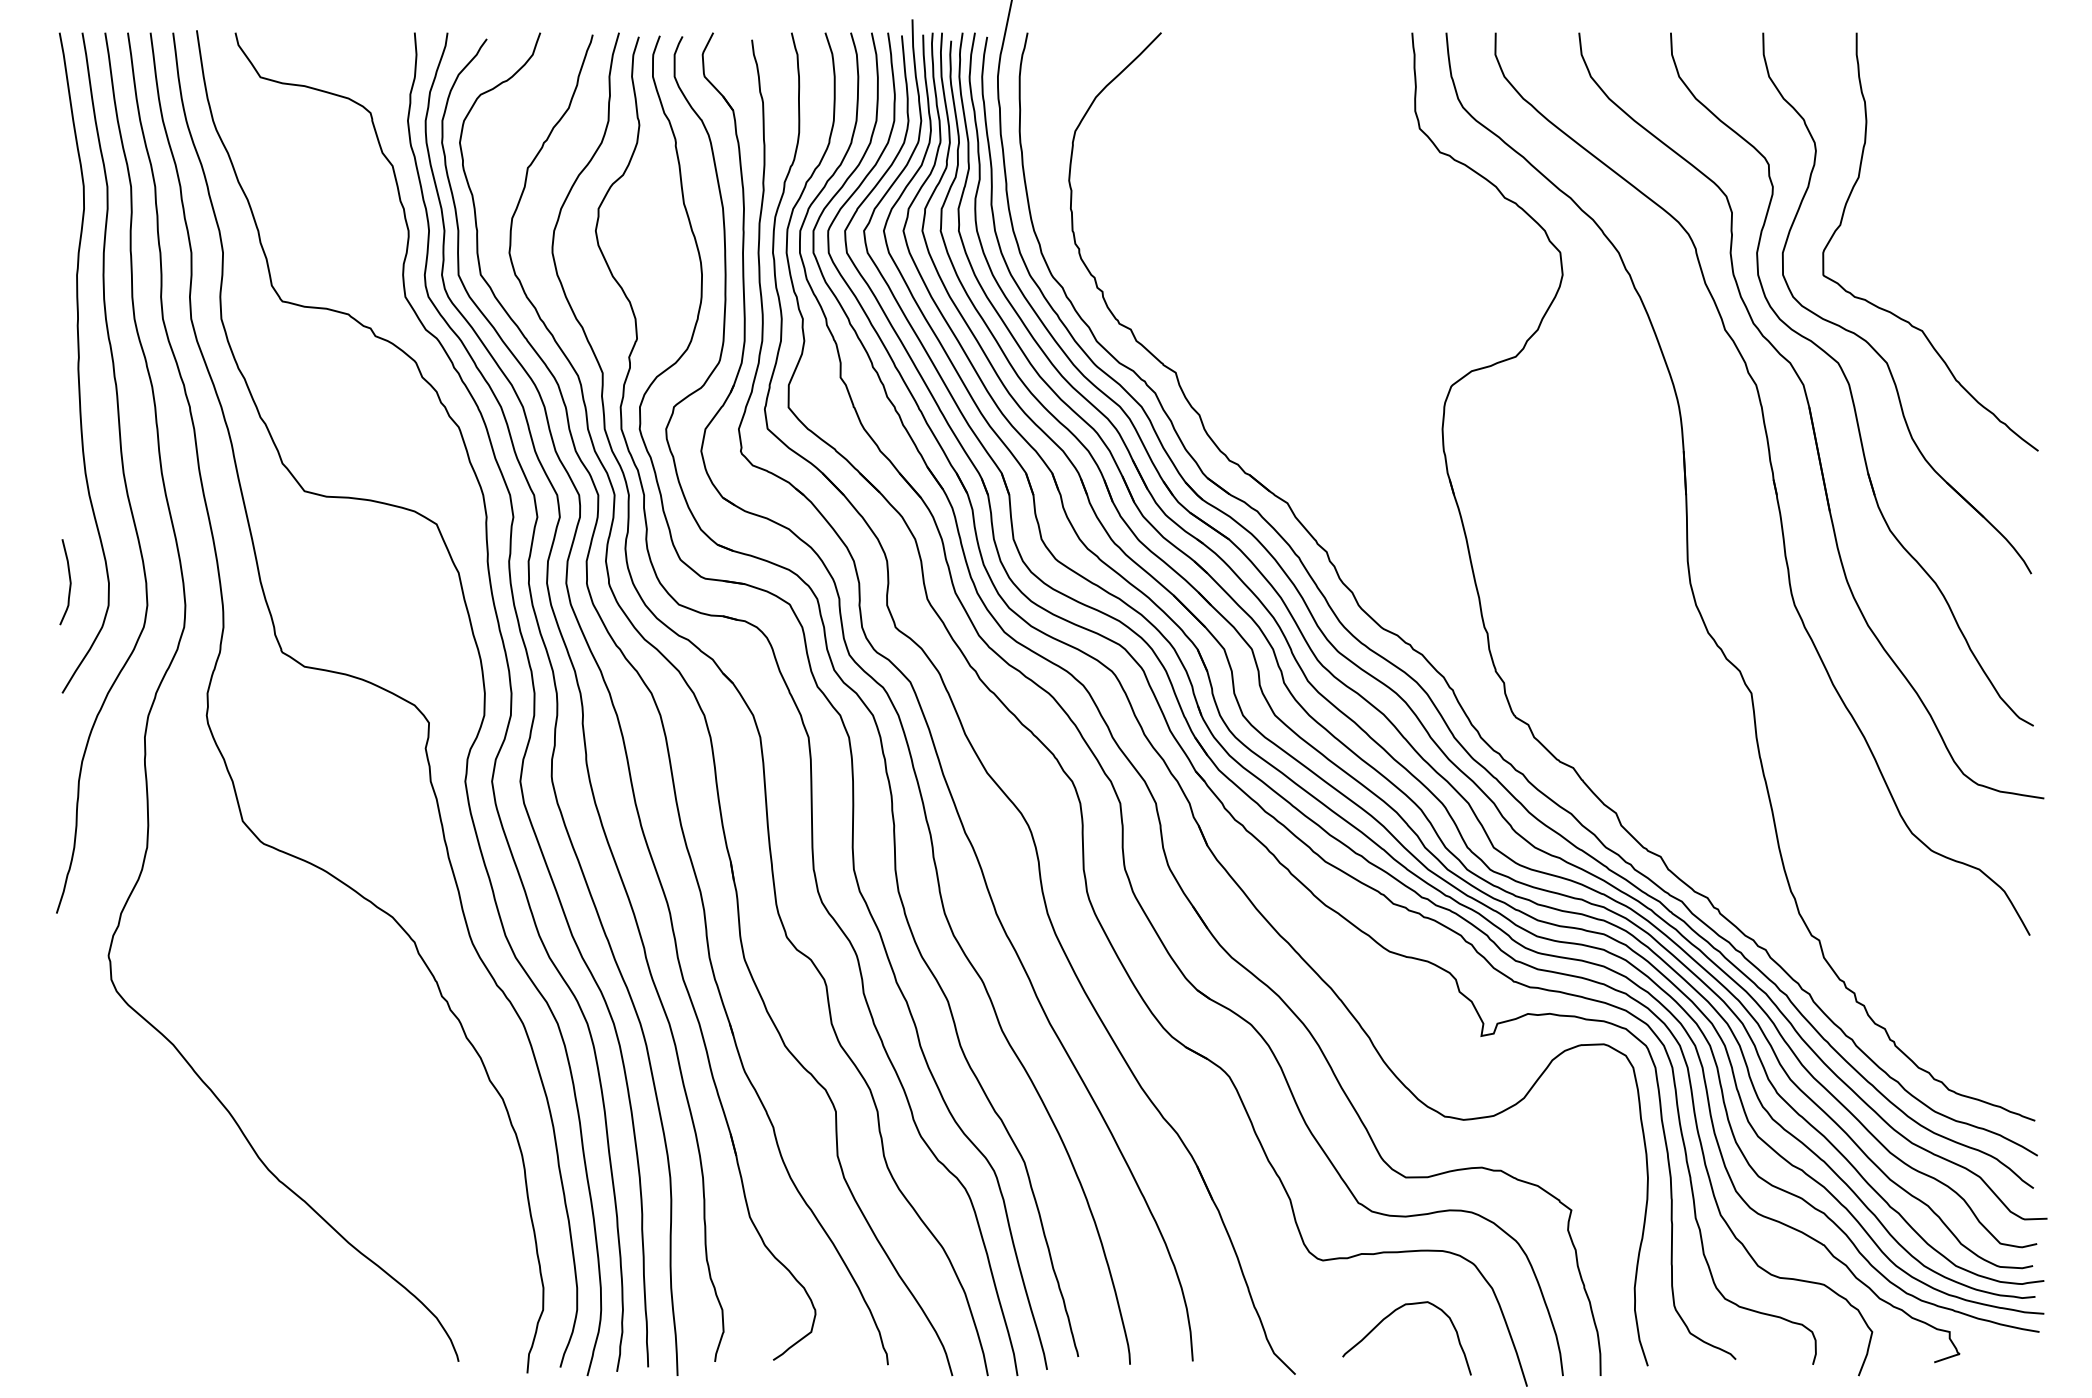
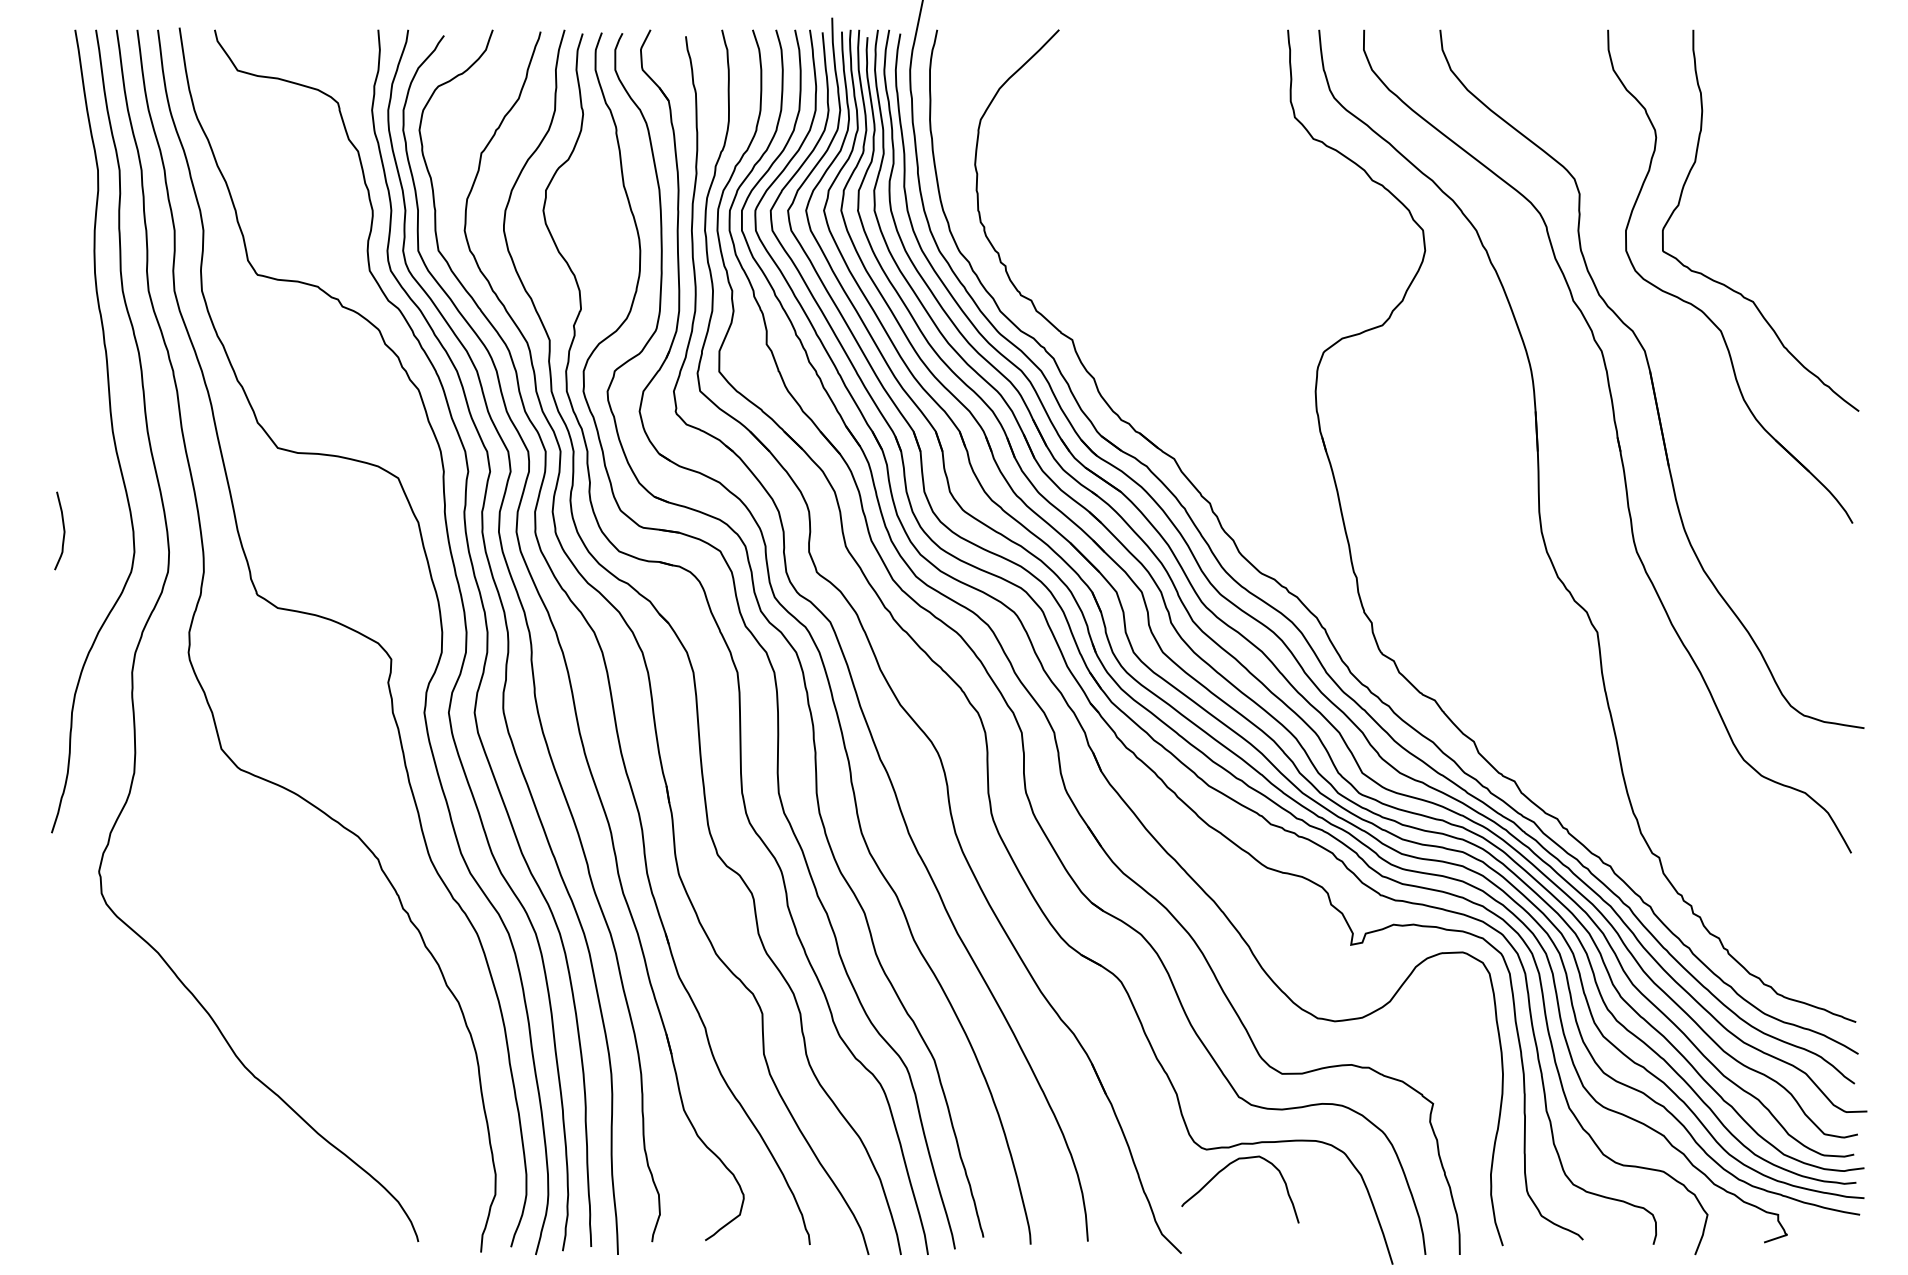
curve: (79, 362) -> (72, 330), removed
part: (1851, 379) -> (1688, 346), removed
curve: (1389, 1316) -> (1224, 1169), moved

